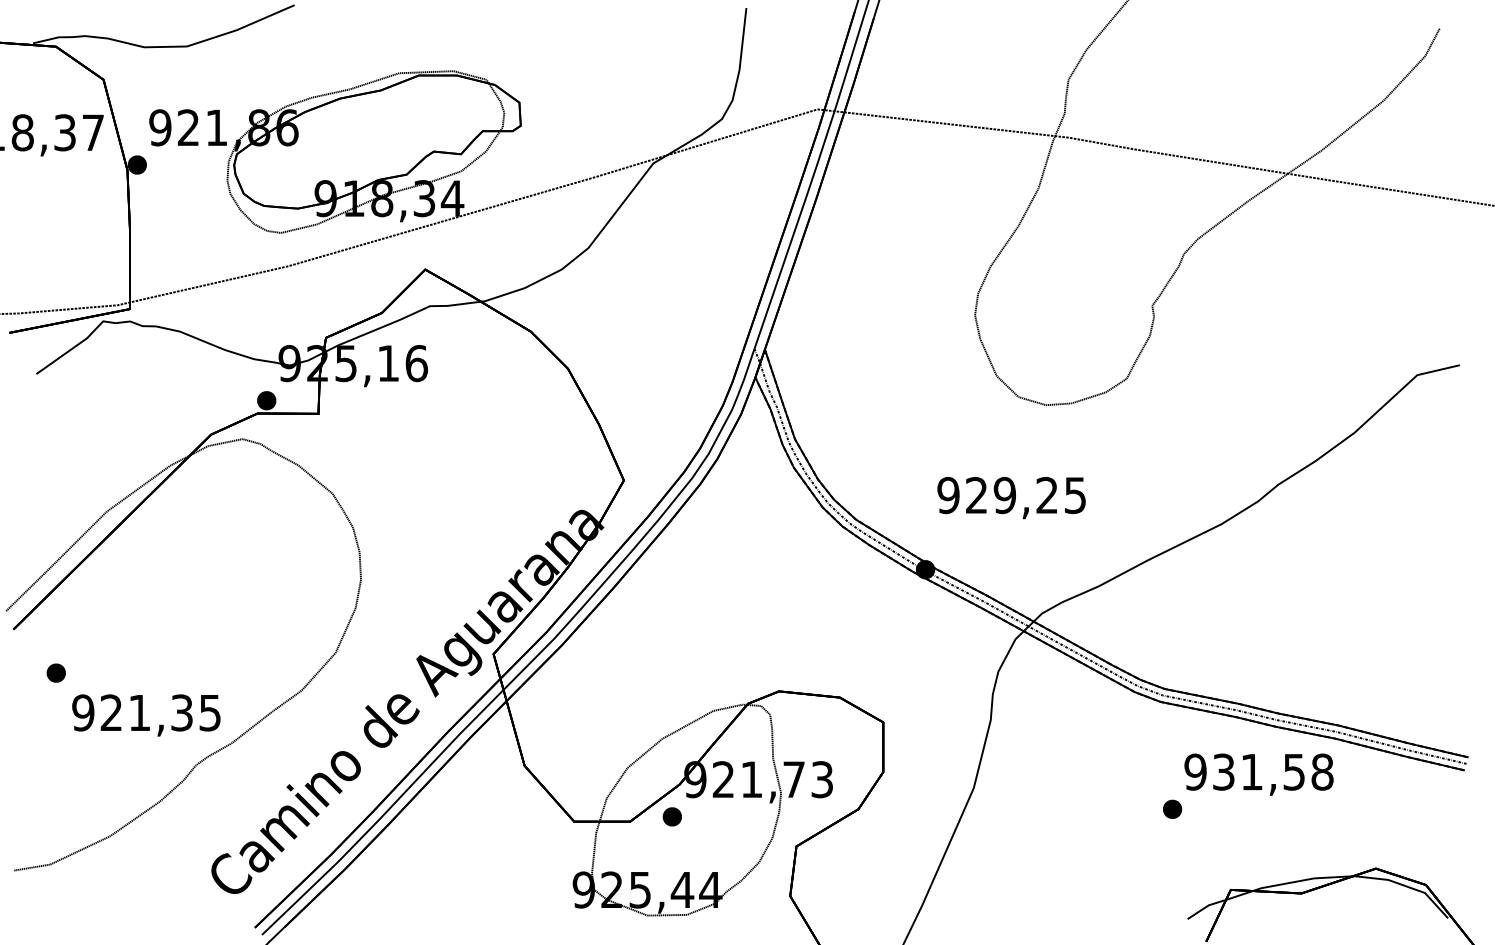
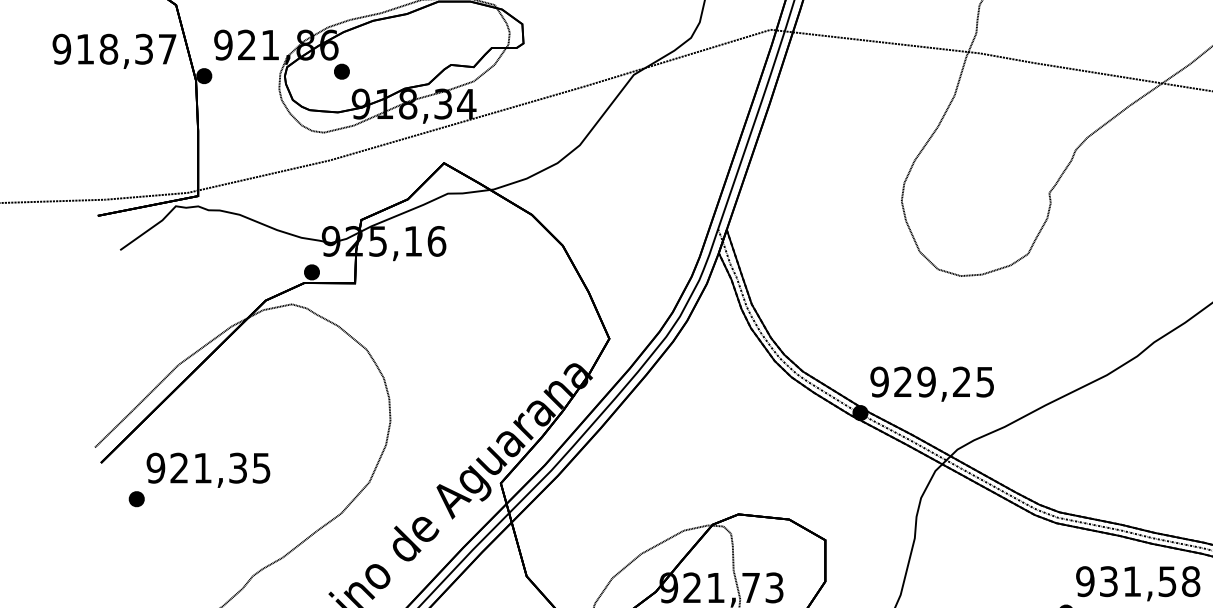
part: (302, 159) -> (341, 71), added
text: (1011, 498) -> (932, 384), moved
text: (146, 715) -> (208, 470), moved

